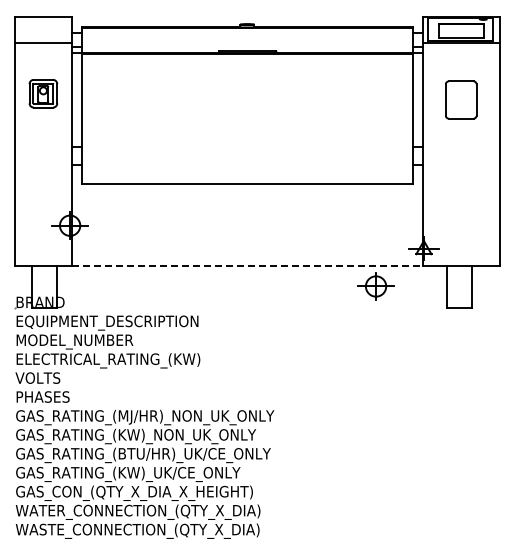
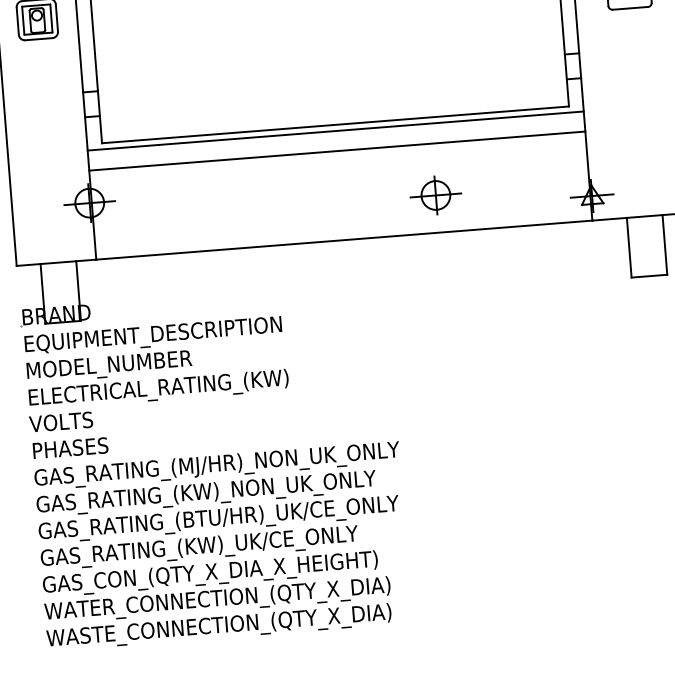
line: (246, 188) -> (334, 130), added
line: (246, 202) -> (336, 150), added
line: (247, 265) -> (344, 239), dashed -> solid
part: (375, 286) -> (435, 195), moved

